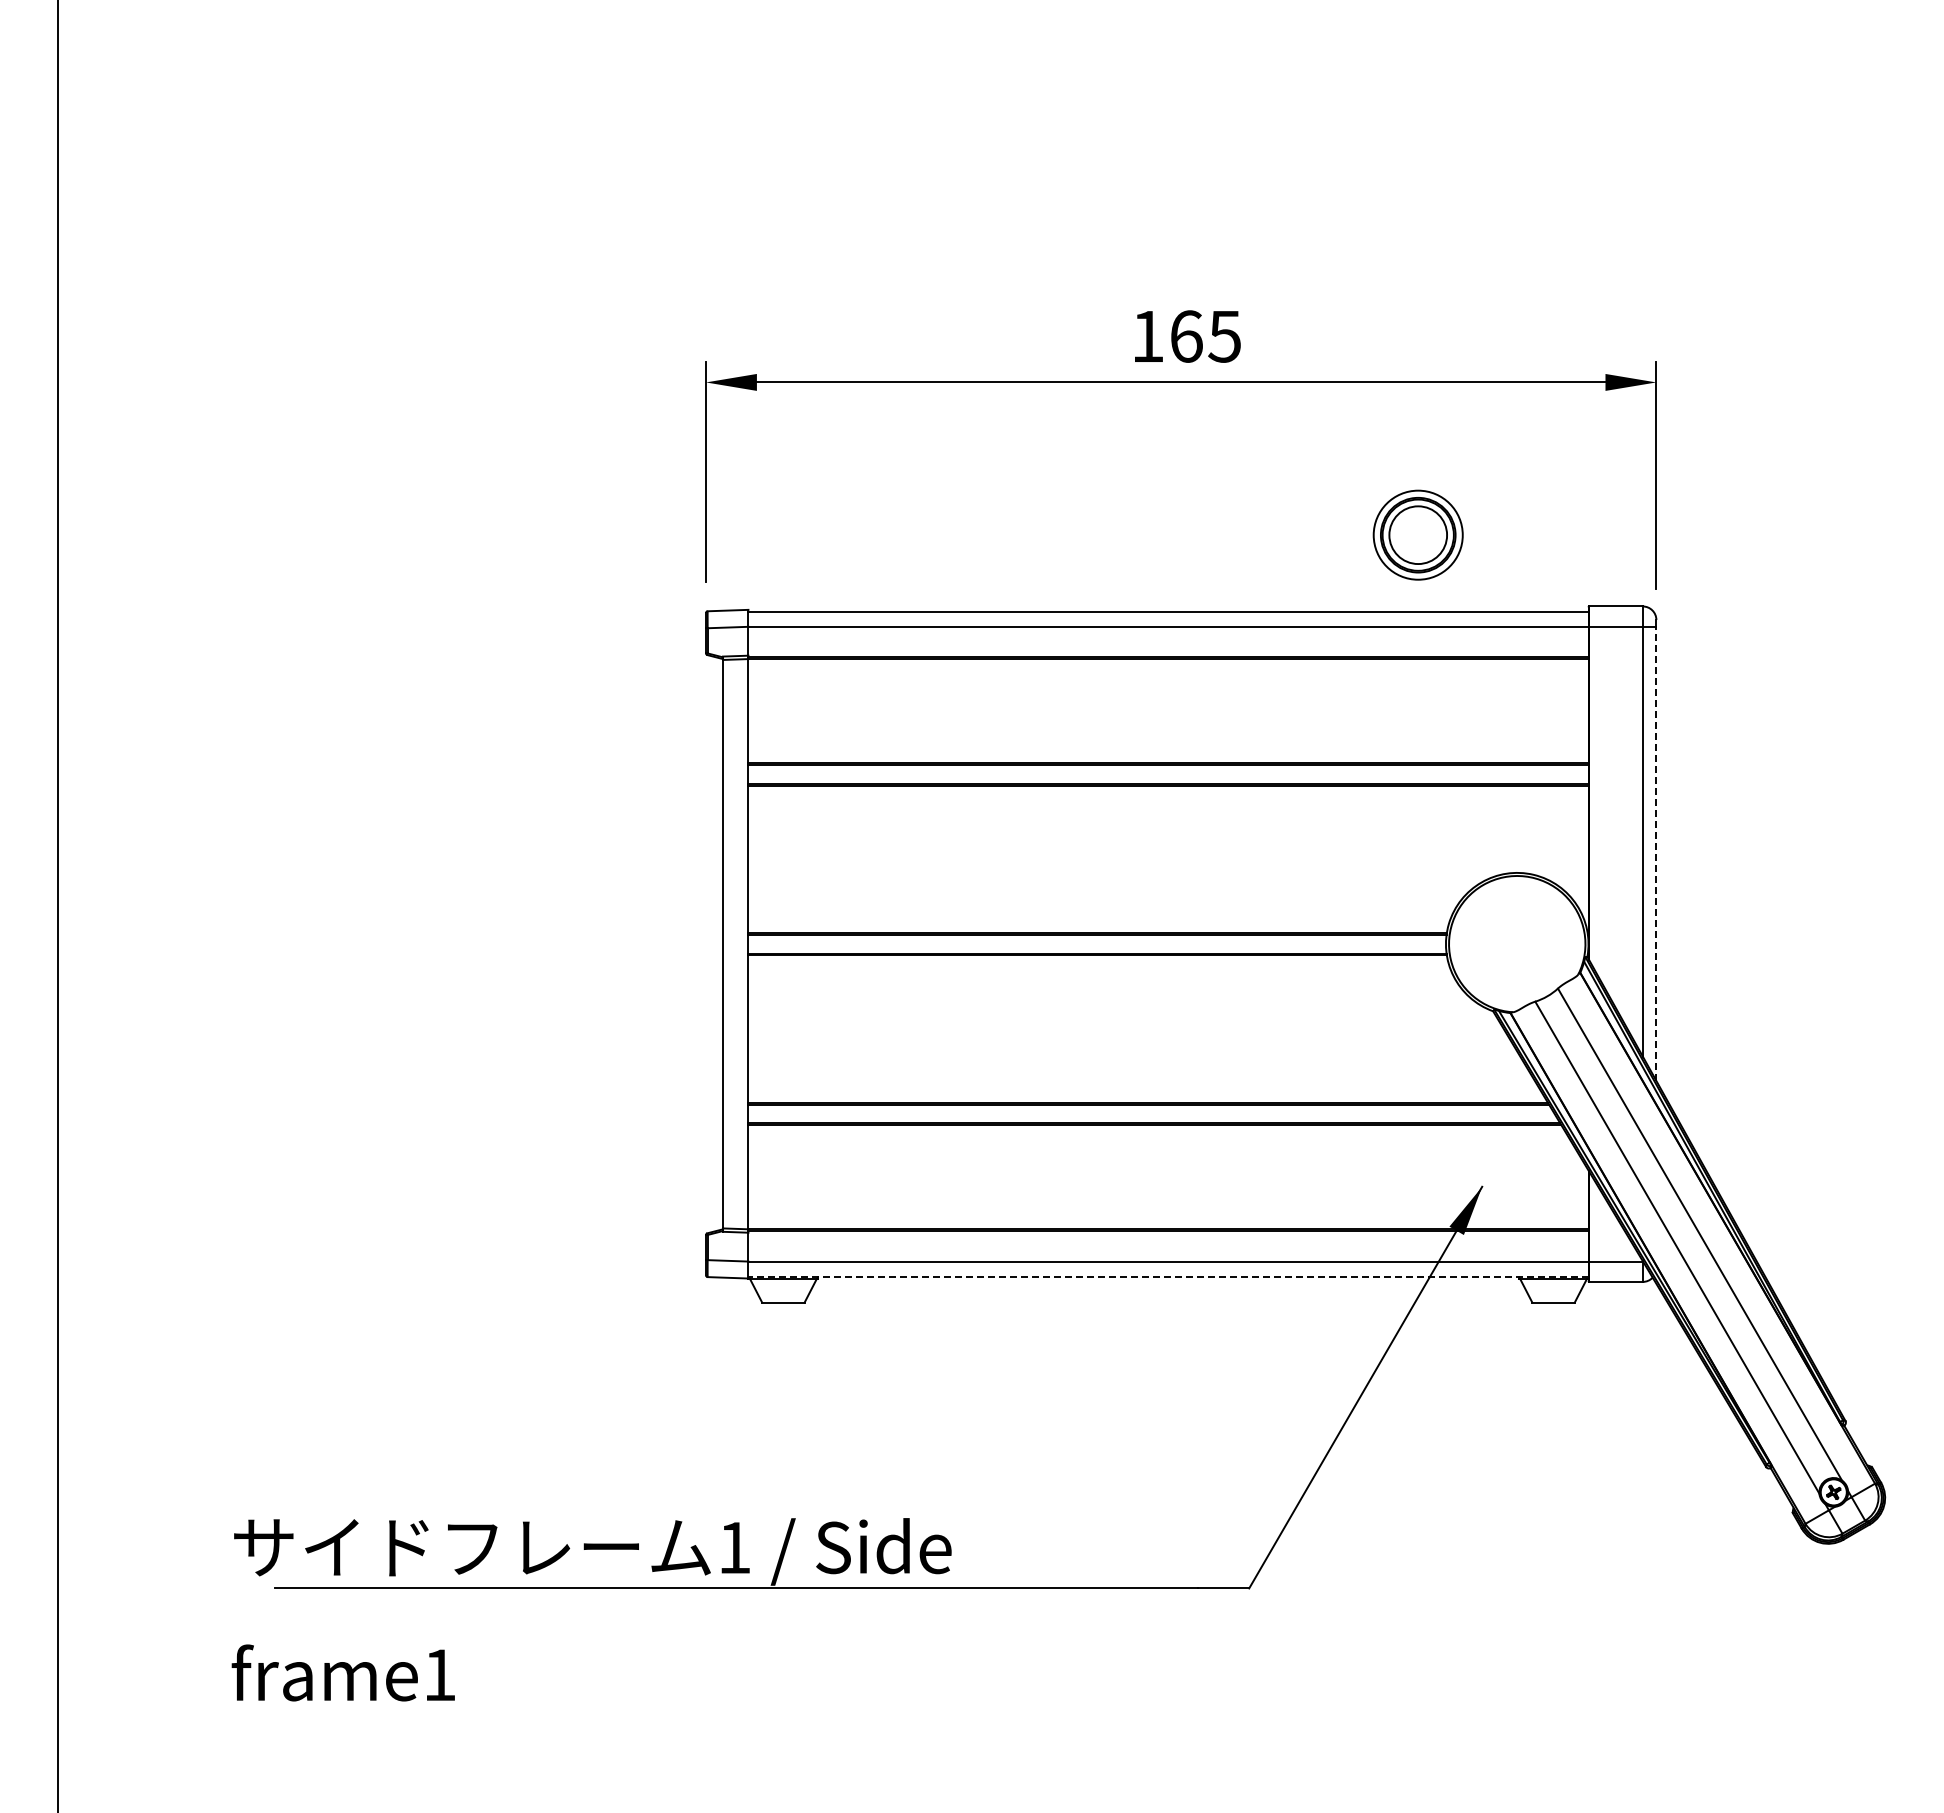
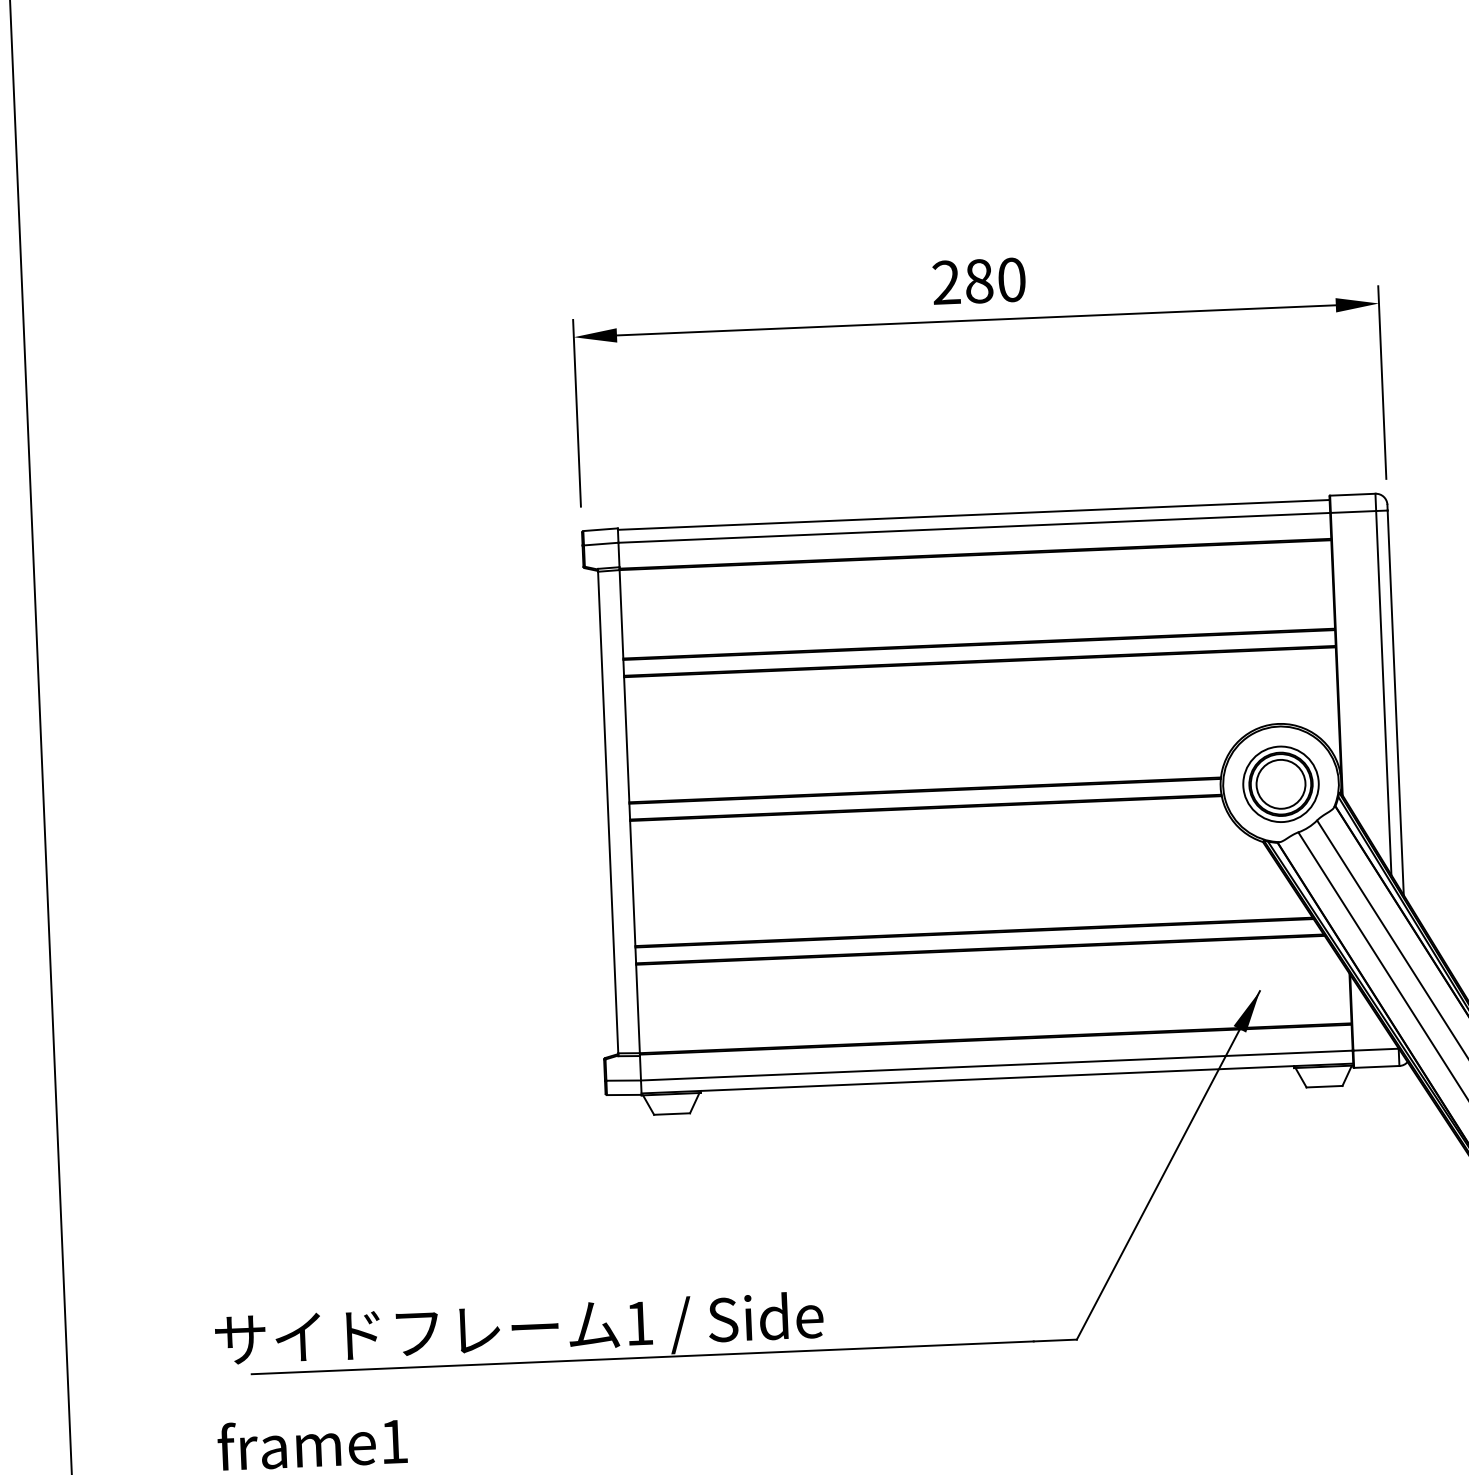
text: (1186, 336) -> (979, 281), 165 -> 280
part: (1417, 534) -> (1280, 783), moved
line: (1656, 853) -> (1395, 702), dashed -> solid
line: (1167, 1276) -> (996, 1078), dashed -> solid

